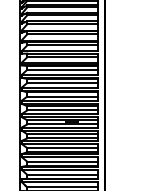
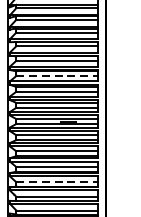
line: (63, 83) -> (58, 76), solid -> dashed
line: (63, 174) -> (58, 181), solid -> dashed

